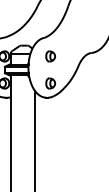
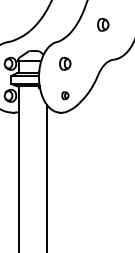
part: (82, 23) -> (103, 24), added
part: (50, 83) -> (65, 95), size x0.6

